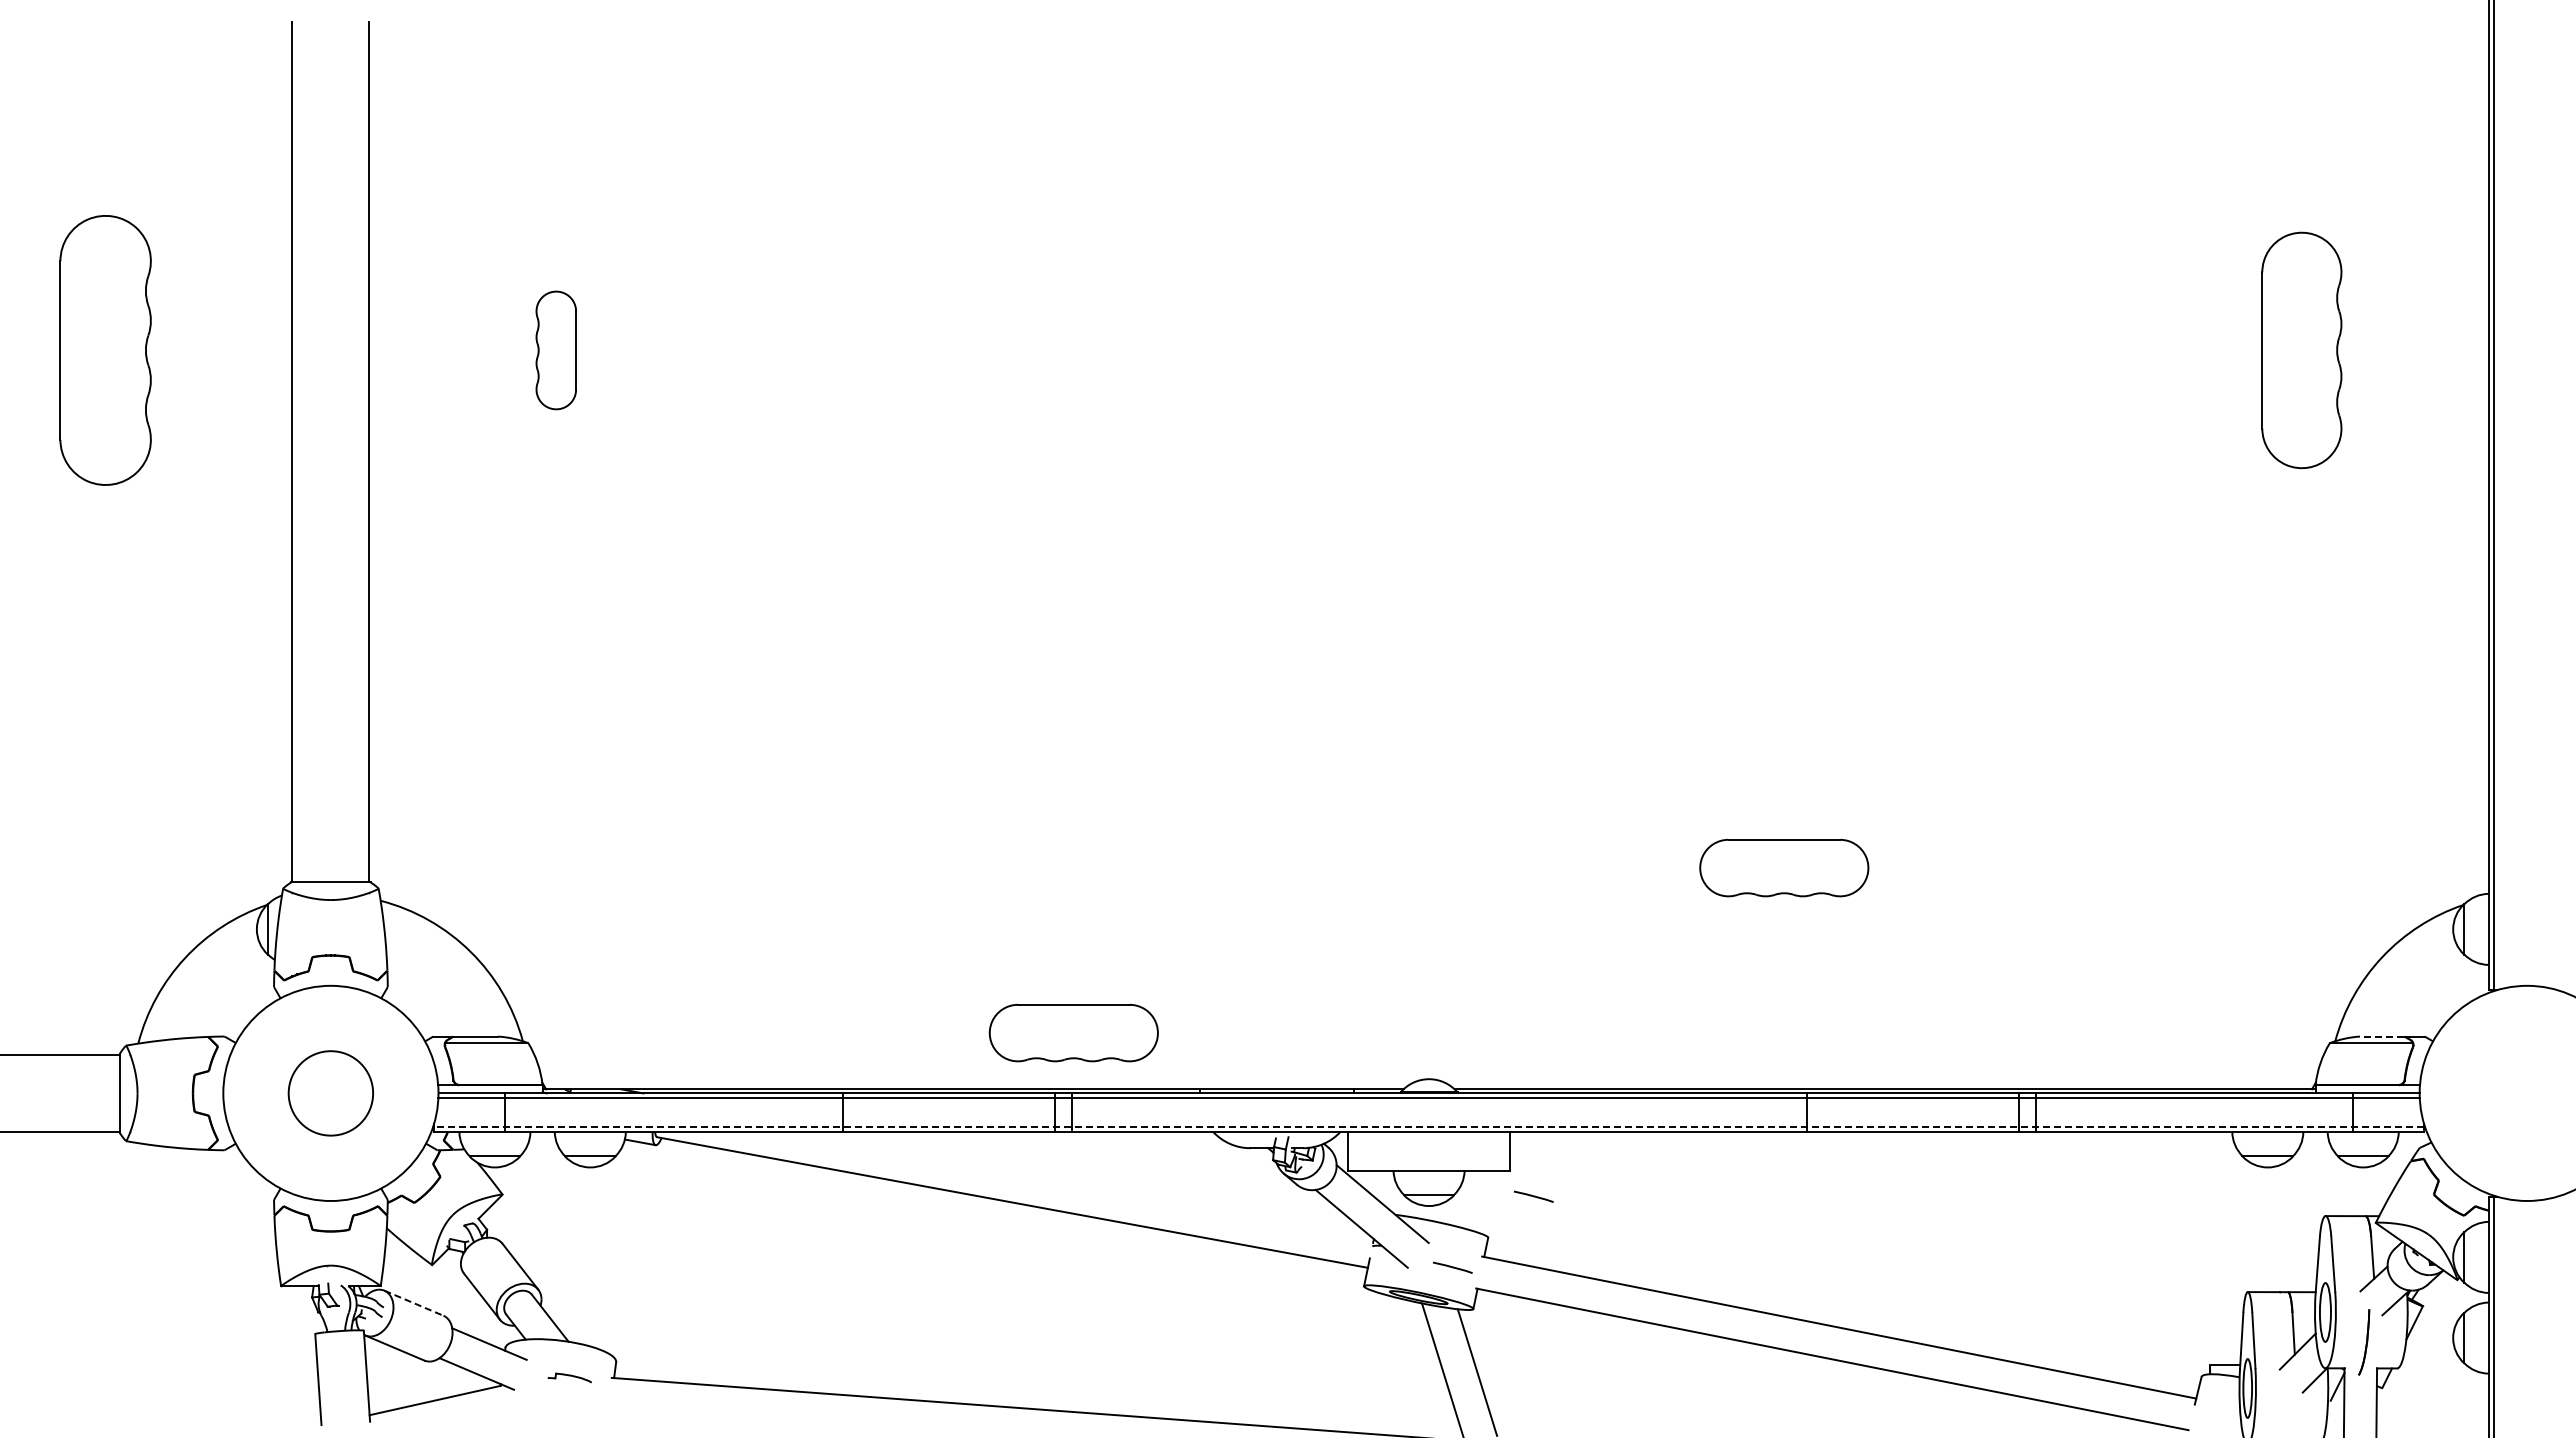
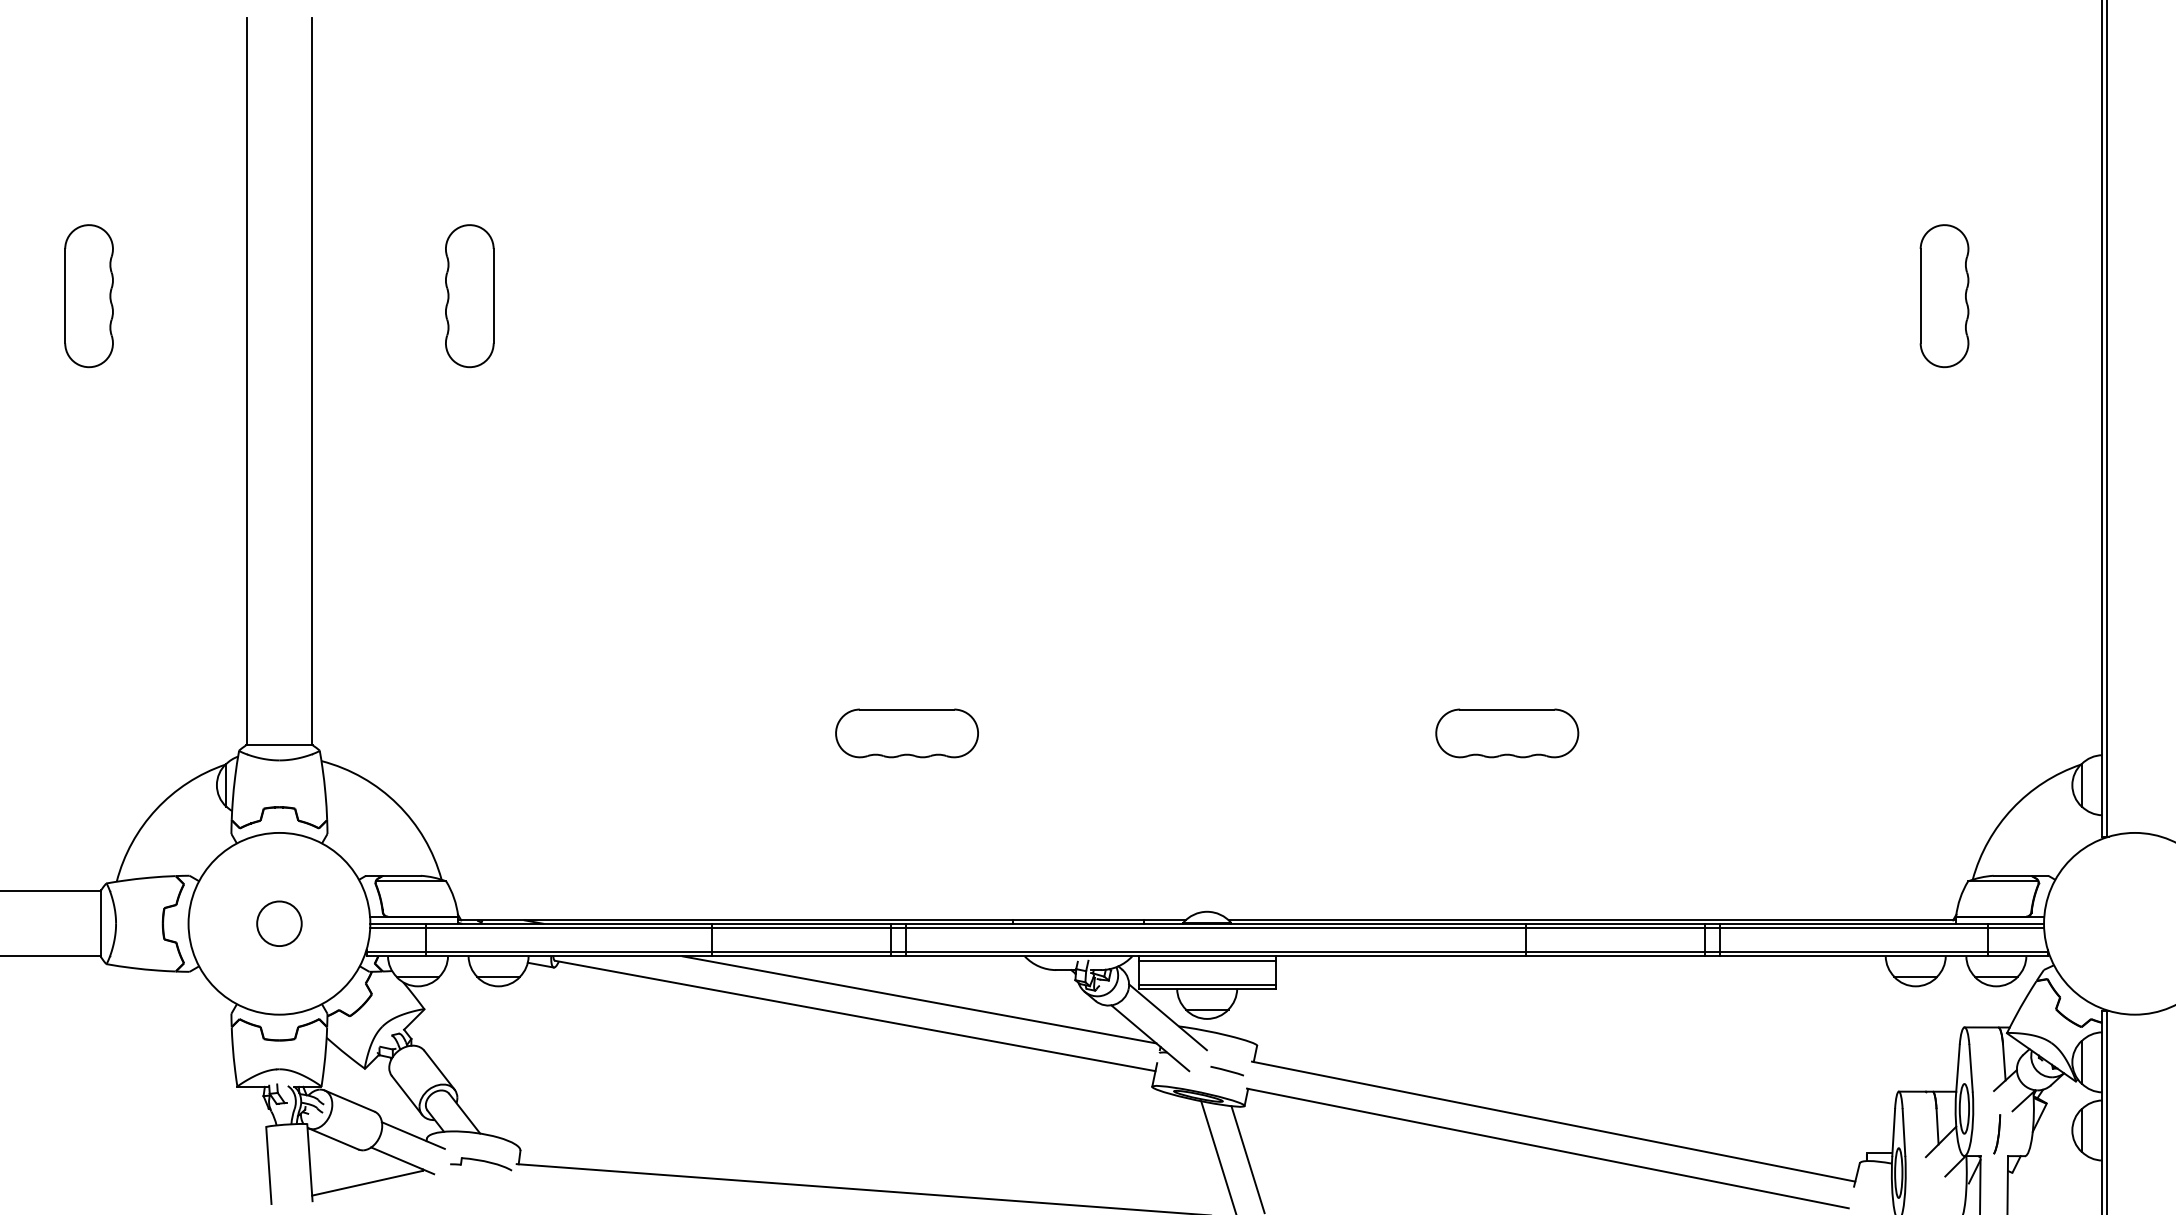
part: (105, 350) -> (89, 296), size x0.62
part: (556, 350) -> (470, 296), size x1.43
part: (2301, 350) -> (1944, 296), size x0.71
part: (1073, 1032) -> (906, 732), moved
line: (2381, 1036) -> (2011, 875), dashed -> solid
circle: (330, 1093) -> (279, 923), size x0.62
line: (1428, 1126) -> (1206, 951), dashed -> solid
line: (1428, 1137) -> (1206, 961), added
line: (1428, 1165) -> (1206, 984), added
line: (1088, 1183) -> (919, 999), added
line: (1533, 1196) -> (1295, 1010), removed
line: (414, 1303) -> (350, 1101), dashed -> solid
part: (2363, 1342) -> (1996, 1134), size x0.71
part: (569, 1377) -> (481, 1163), size x1.67

